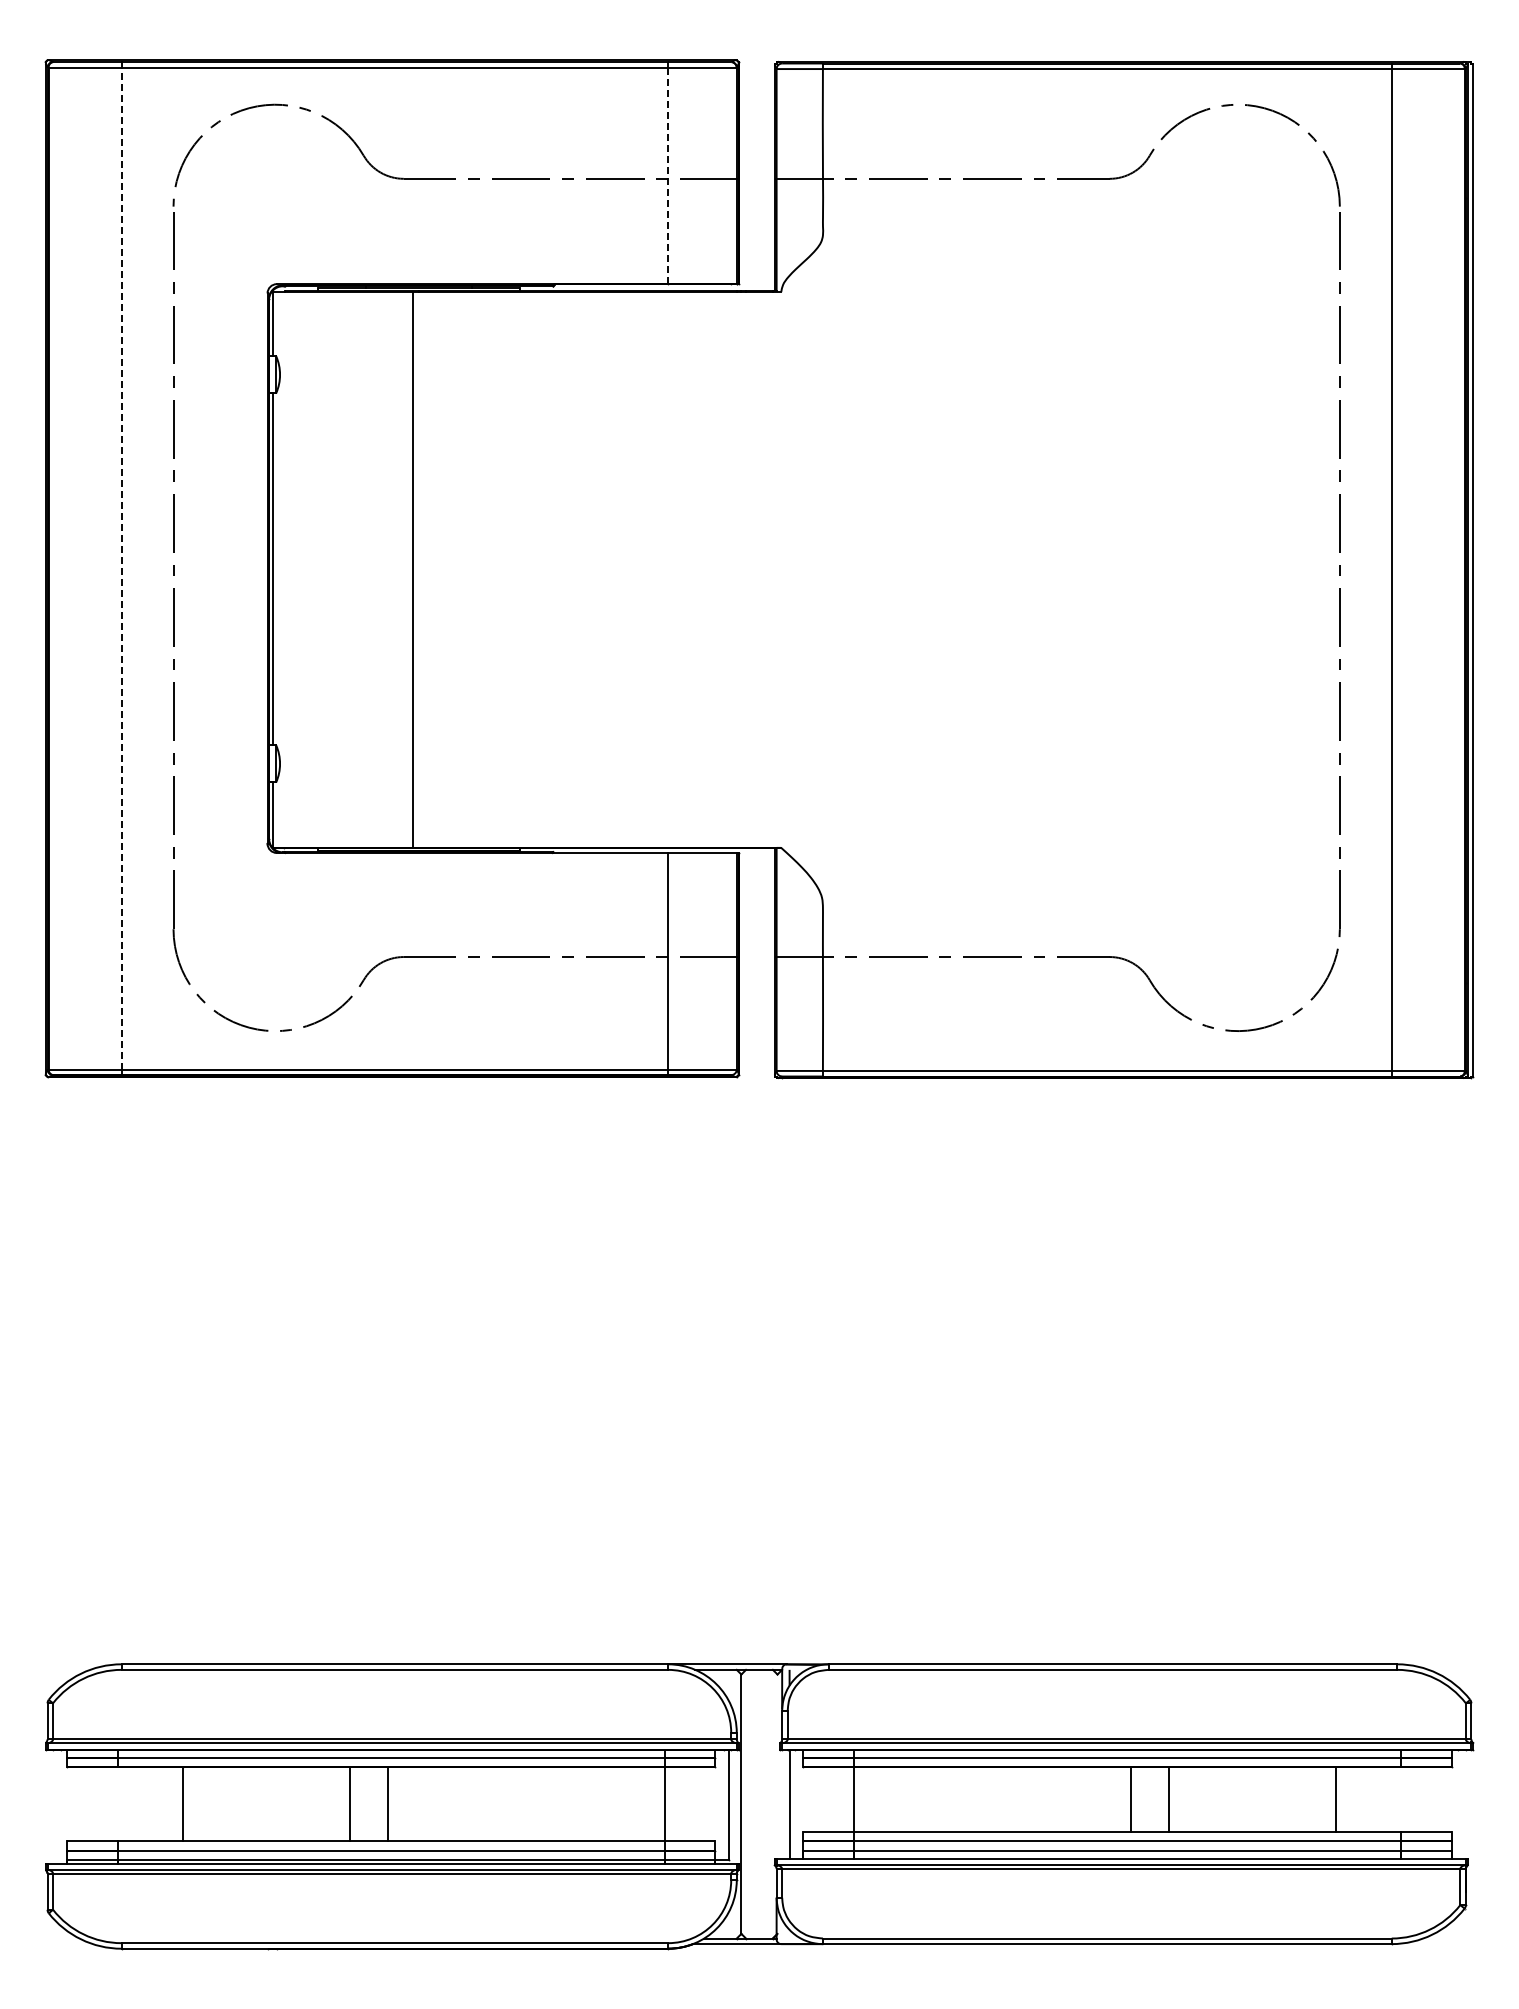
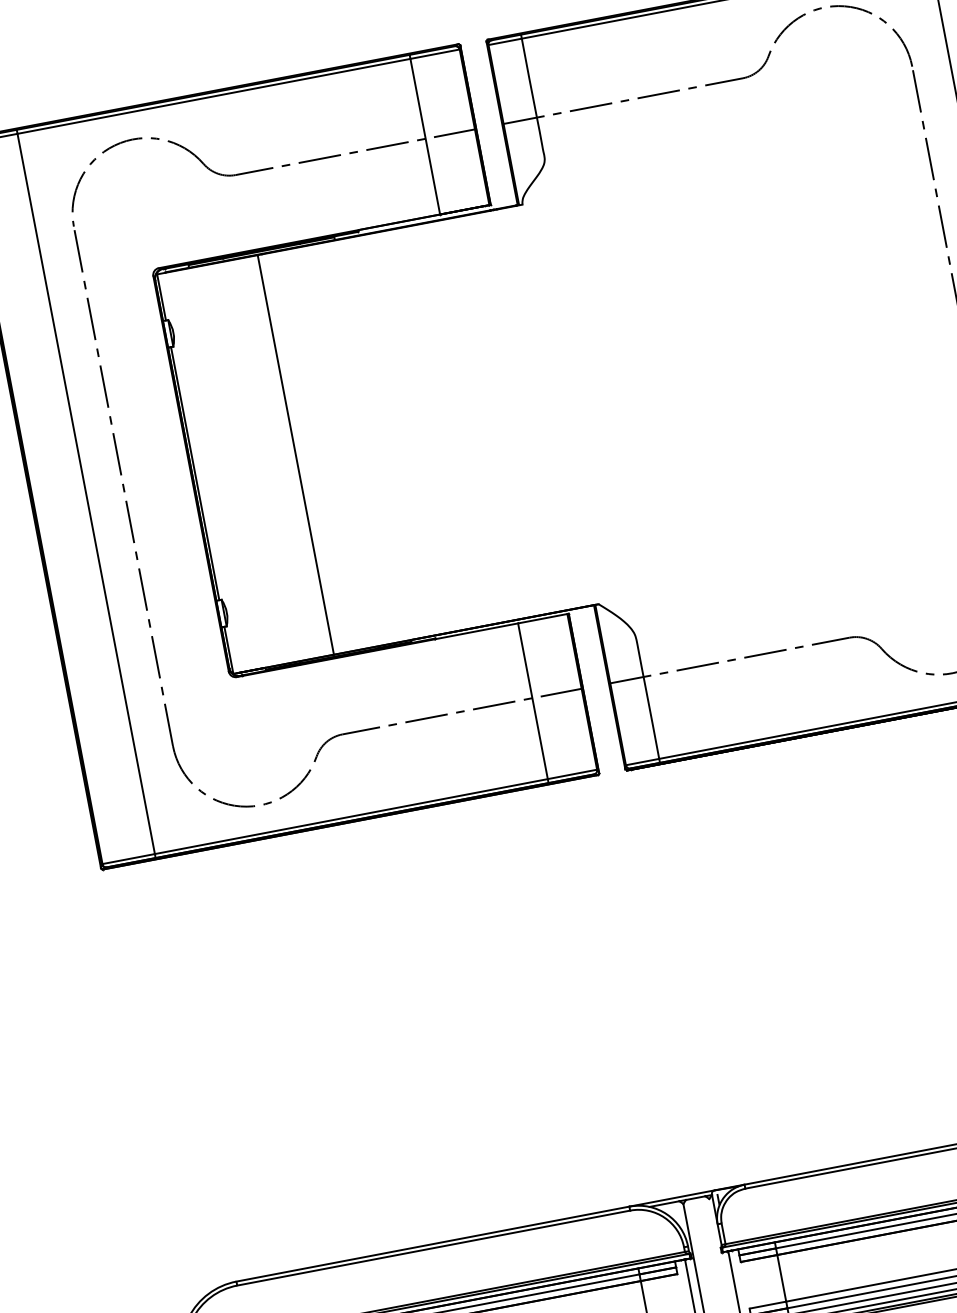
line: (668, 175) -> (425, 136), dashed -> solid
line: (121, 568) -> (86, 493), dashed -> solid

